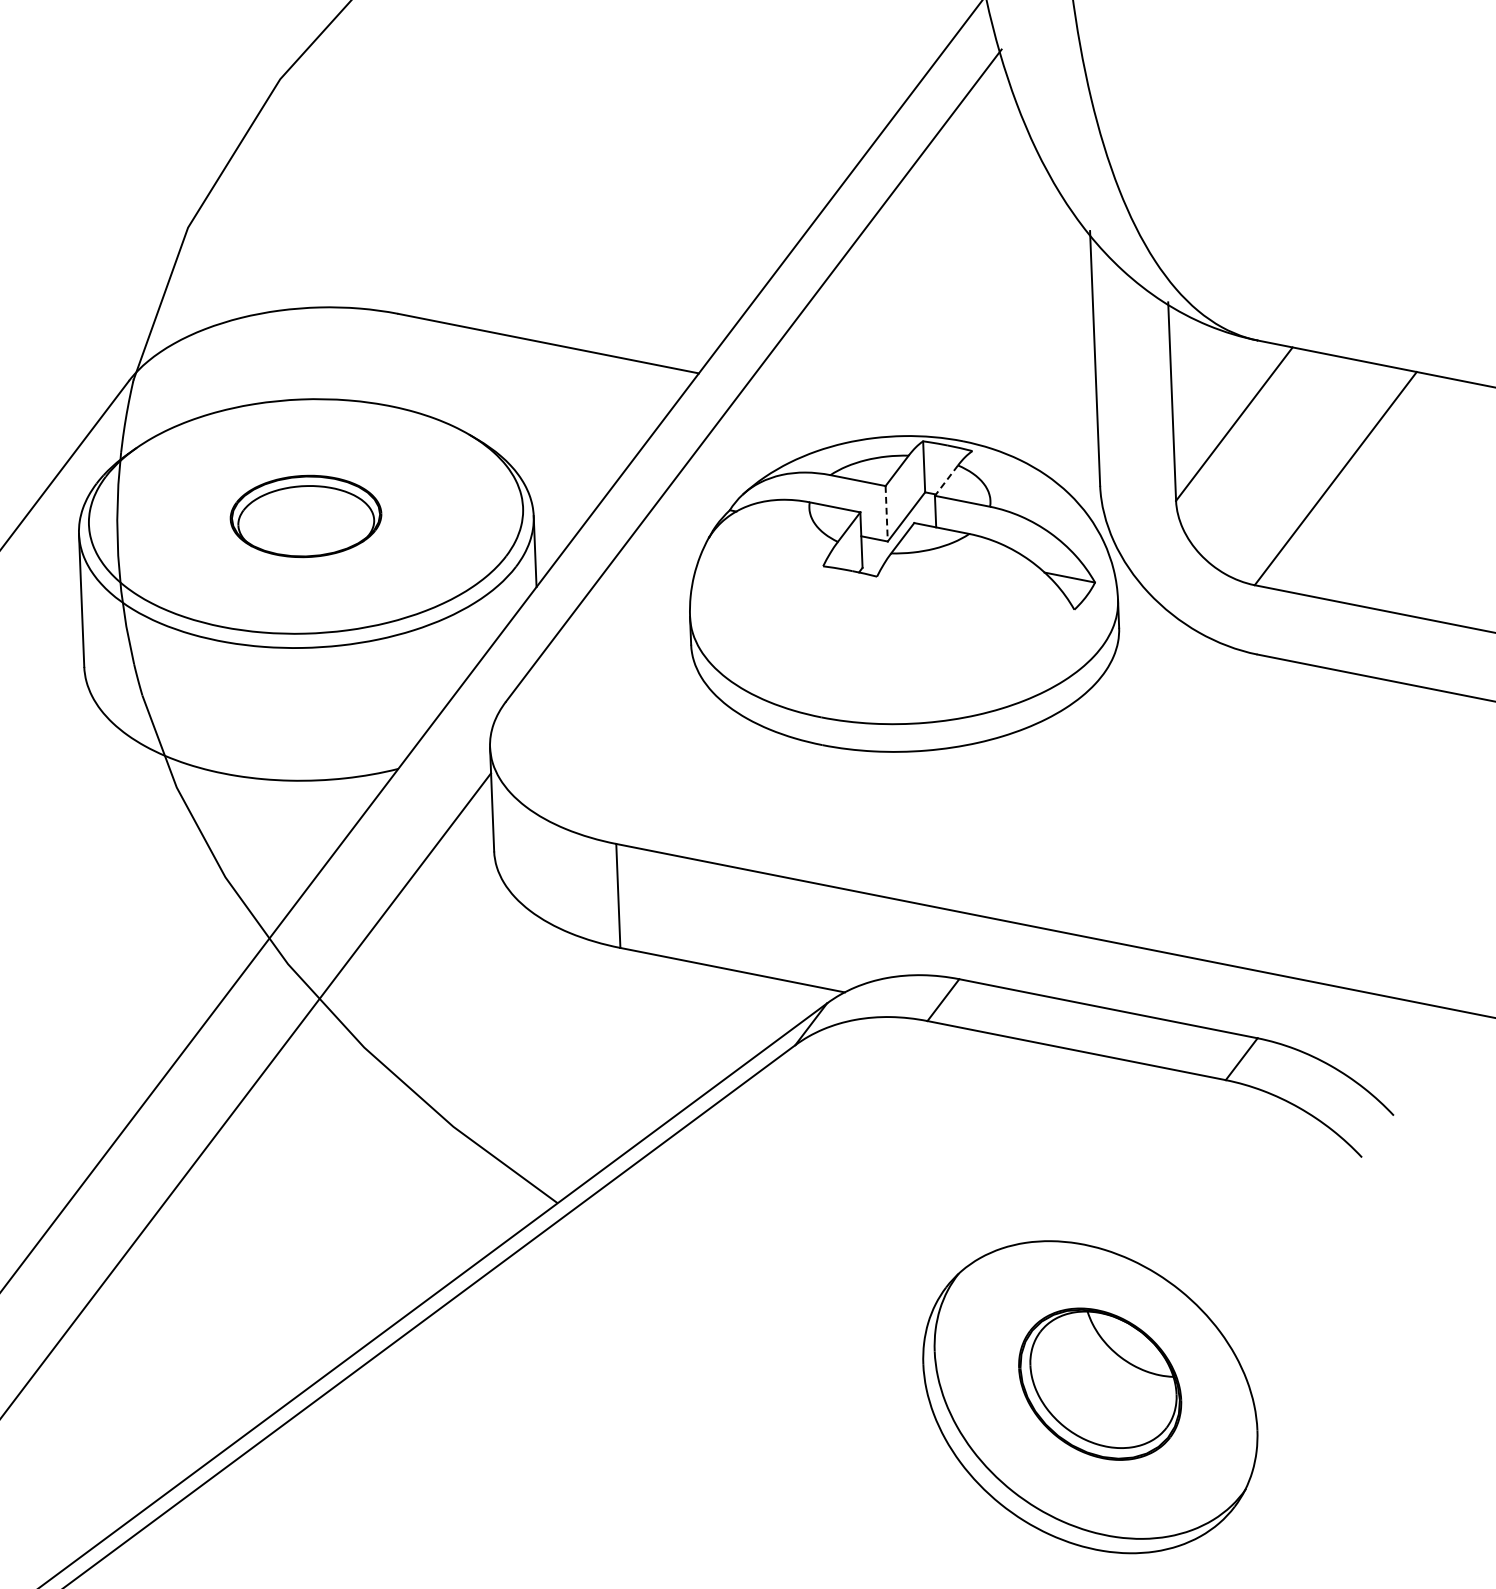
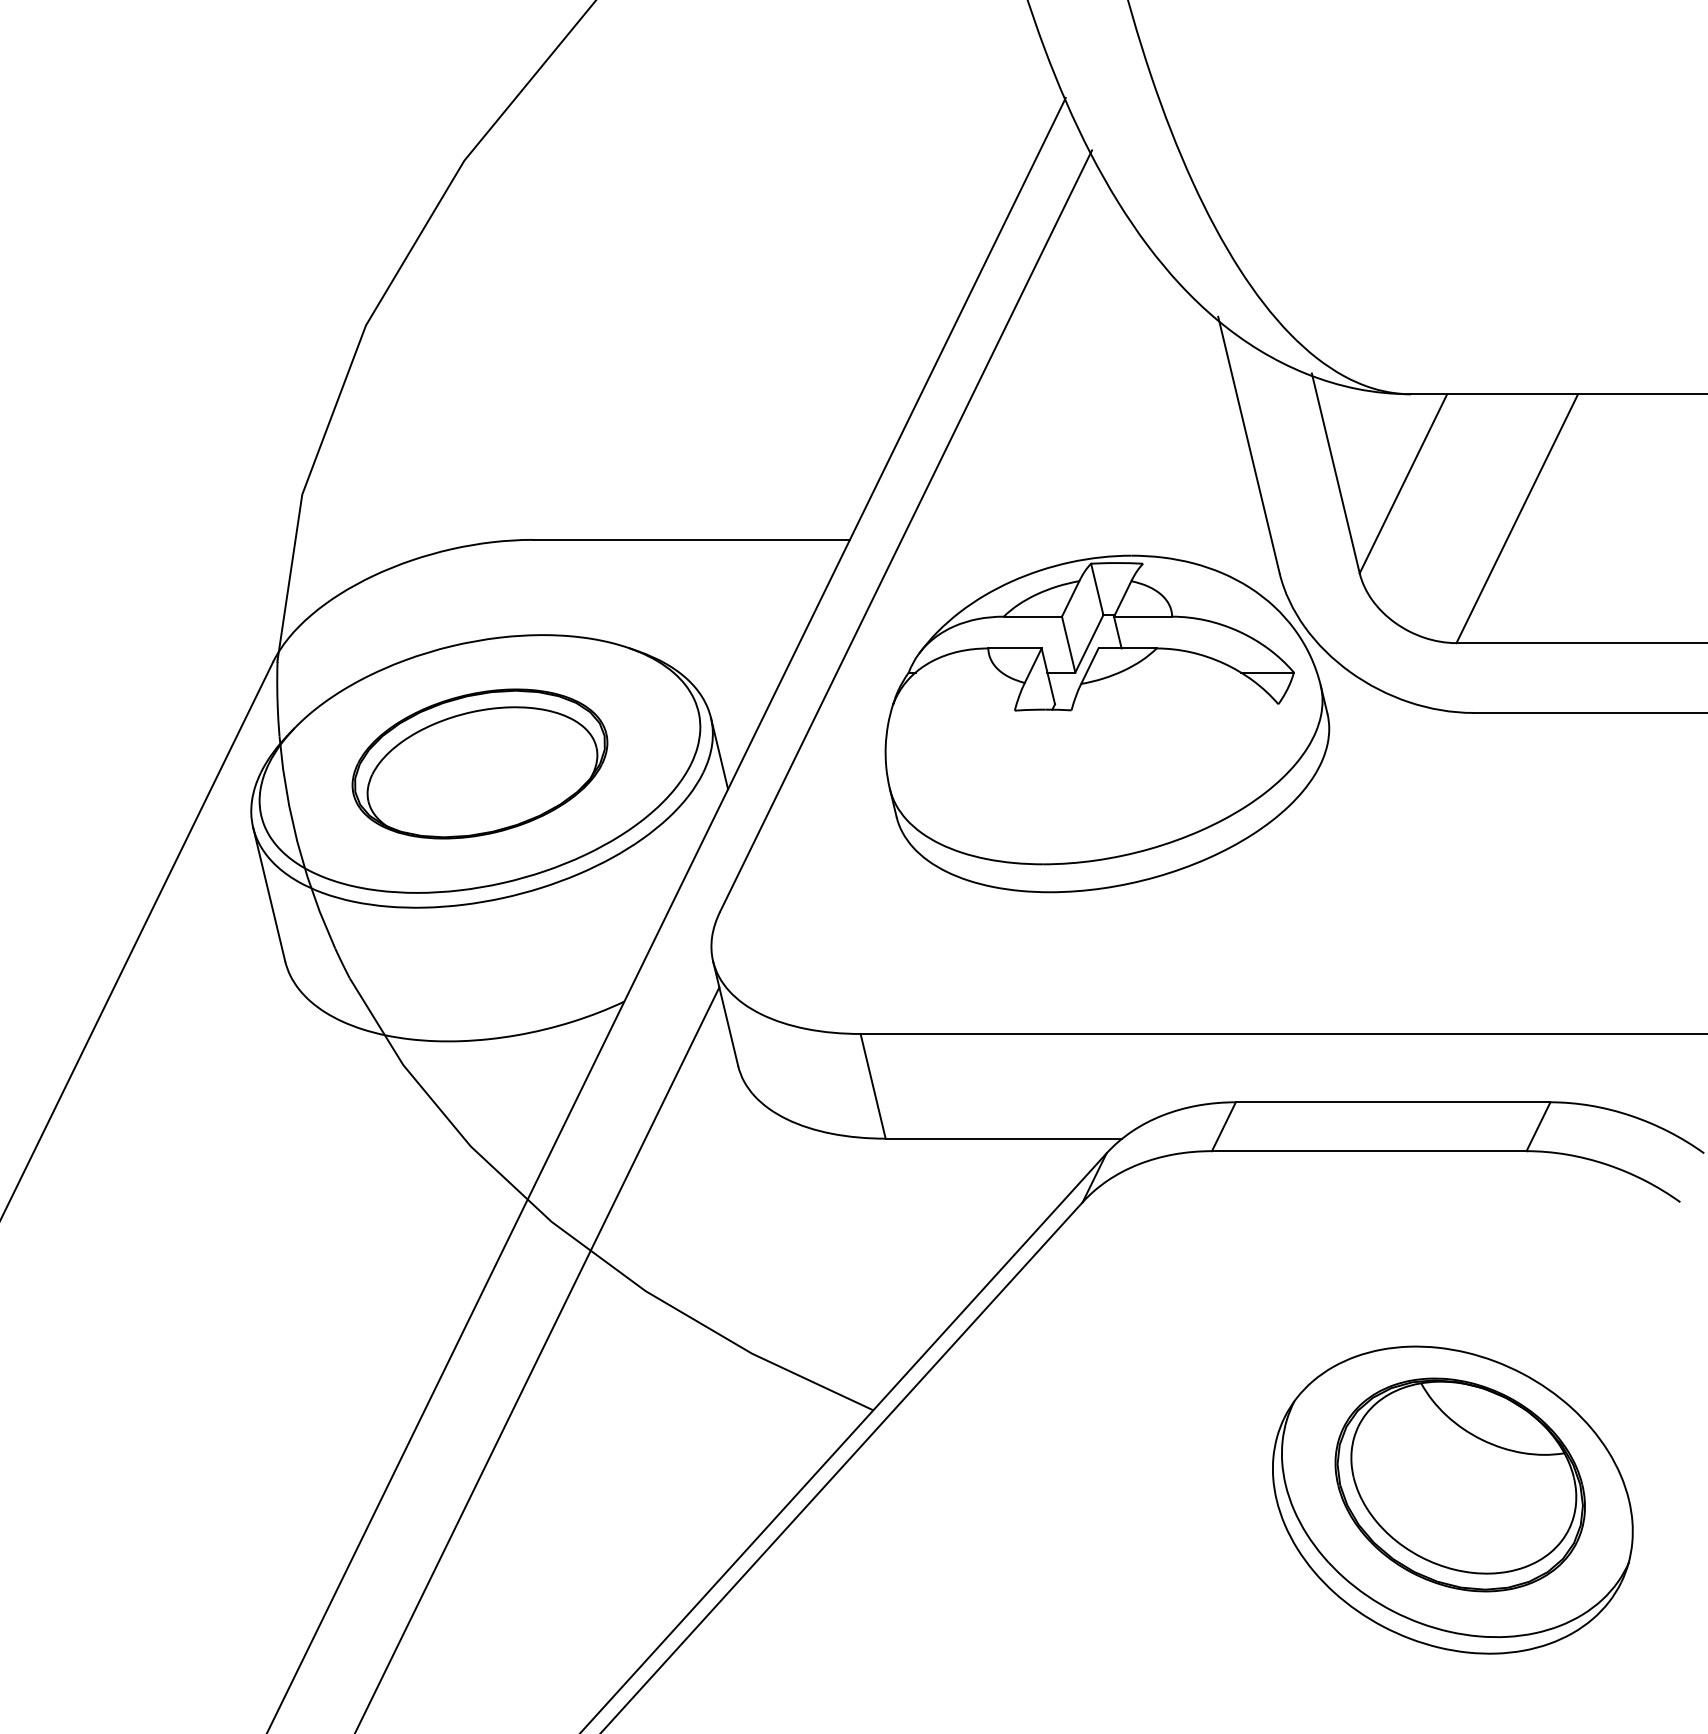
line: (946, 480) -> (1122, 598), dashed -> solid
line: (886, 513) -> (1068, 644), dashed -> solid
part: (305, 515) -> (479, 763), size x1.67
part: (1099, 1383) -> (1459, 1484), size x1.43

